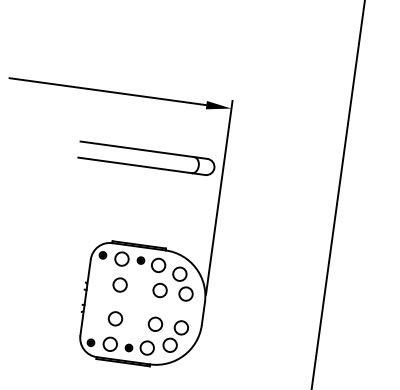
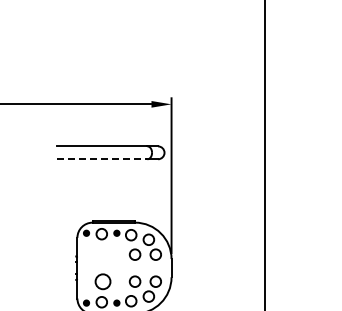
line: (135, 165) -> (102, 159), solid -> dashed
circle: (120, 284) -> (103, 254), removed
circle: (115, 318) -> (103, 281), size x1.4

